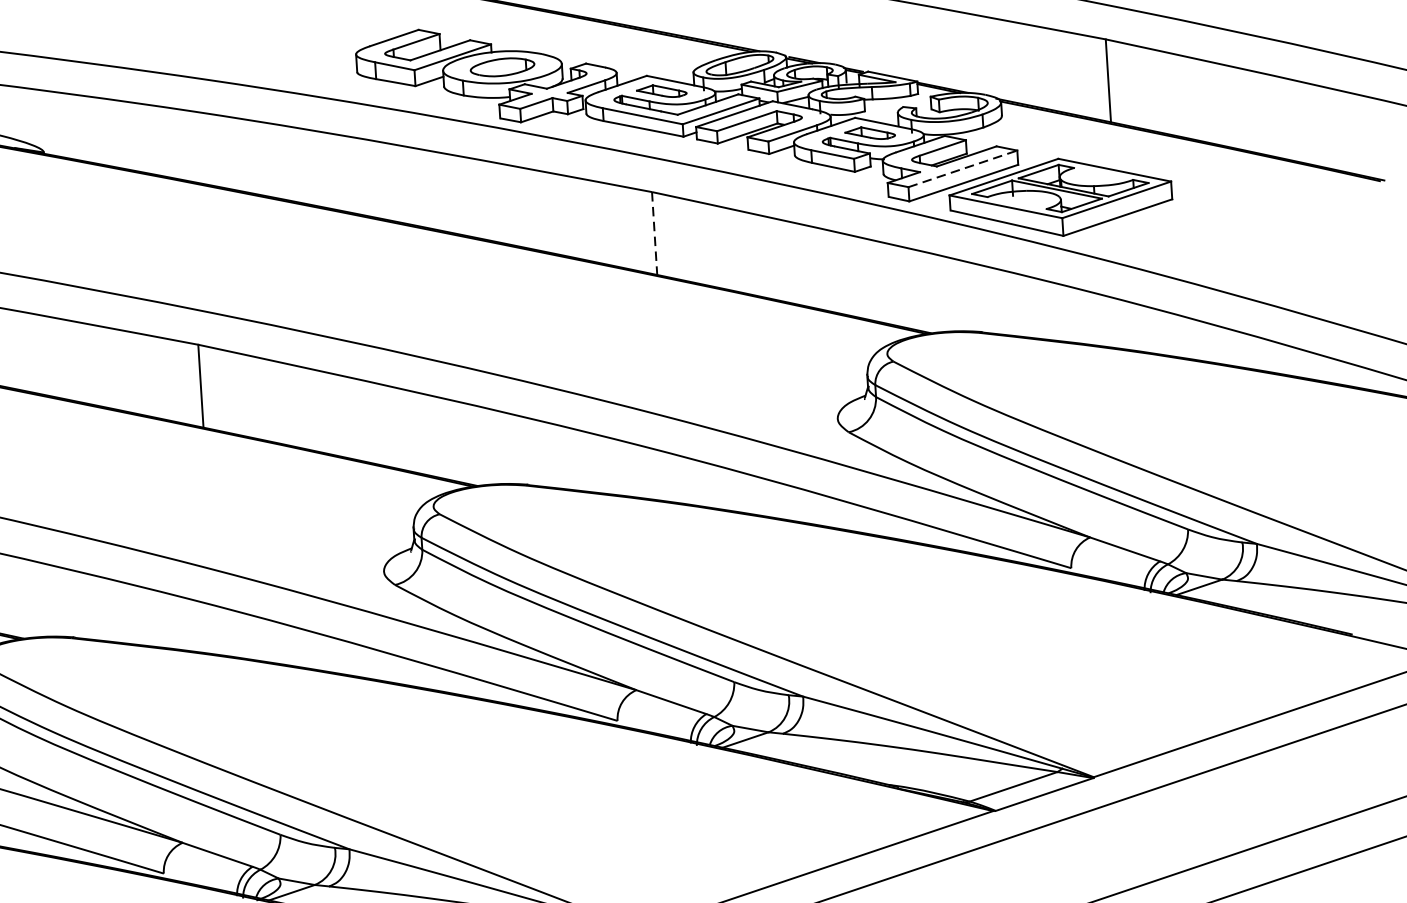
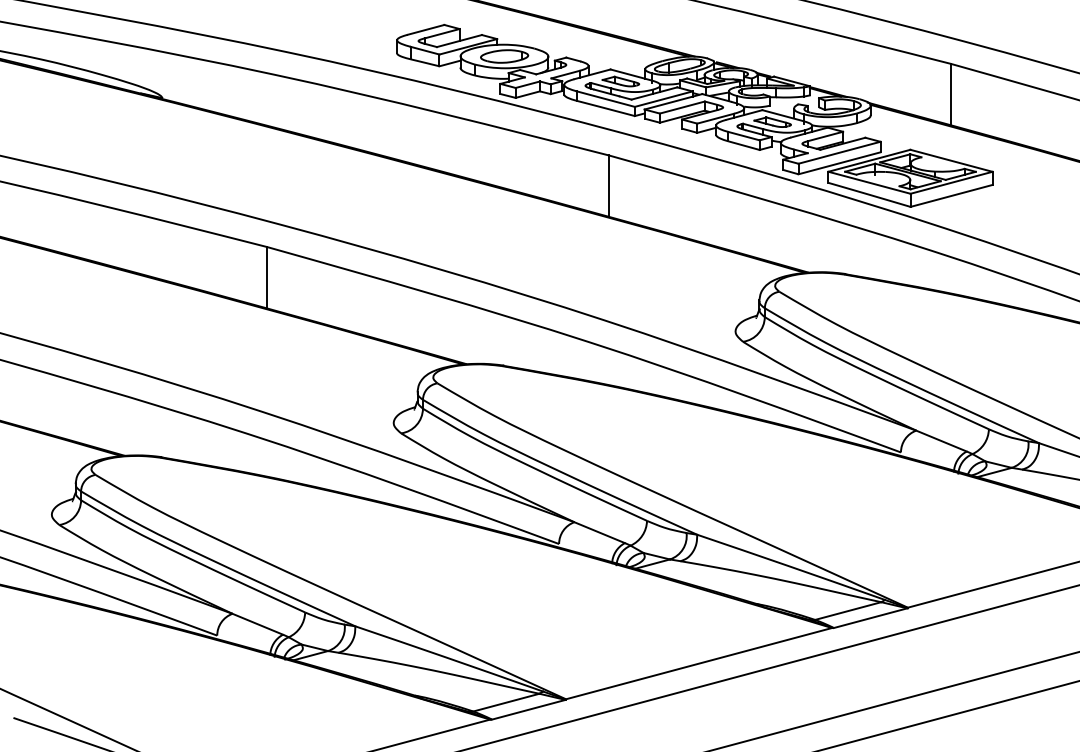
line: (964, 168) -> (840, 152), dashed -> solid
line: (655, 233) -> (609, 186), dashed -> solid

